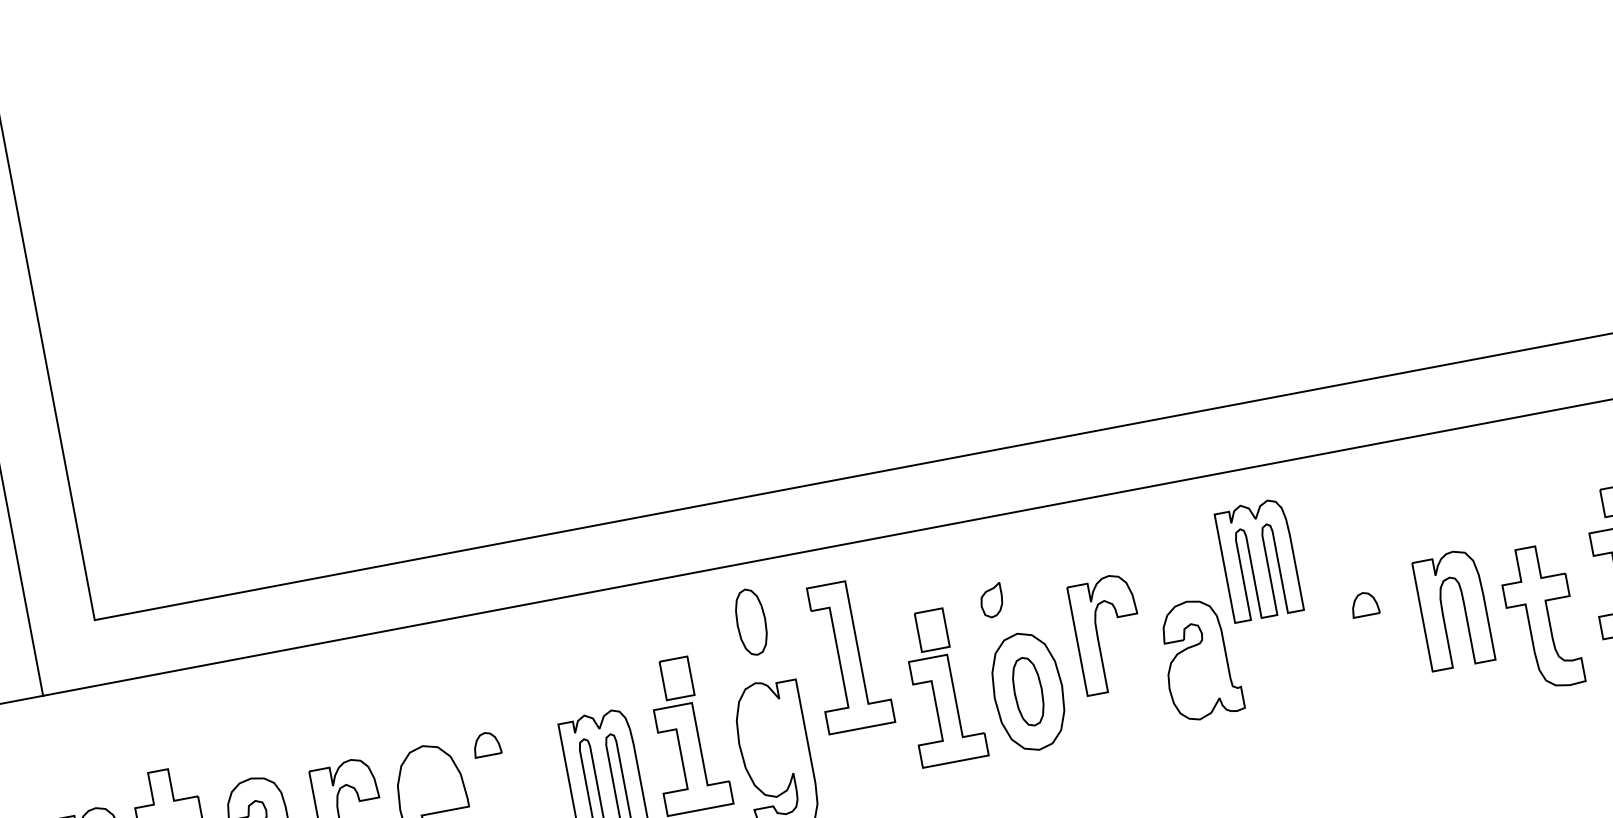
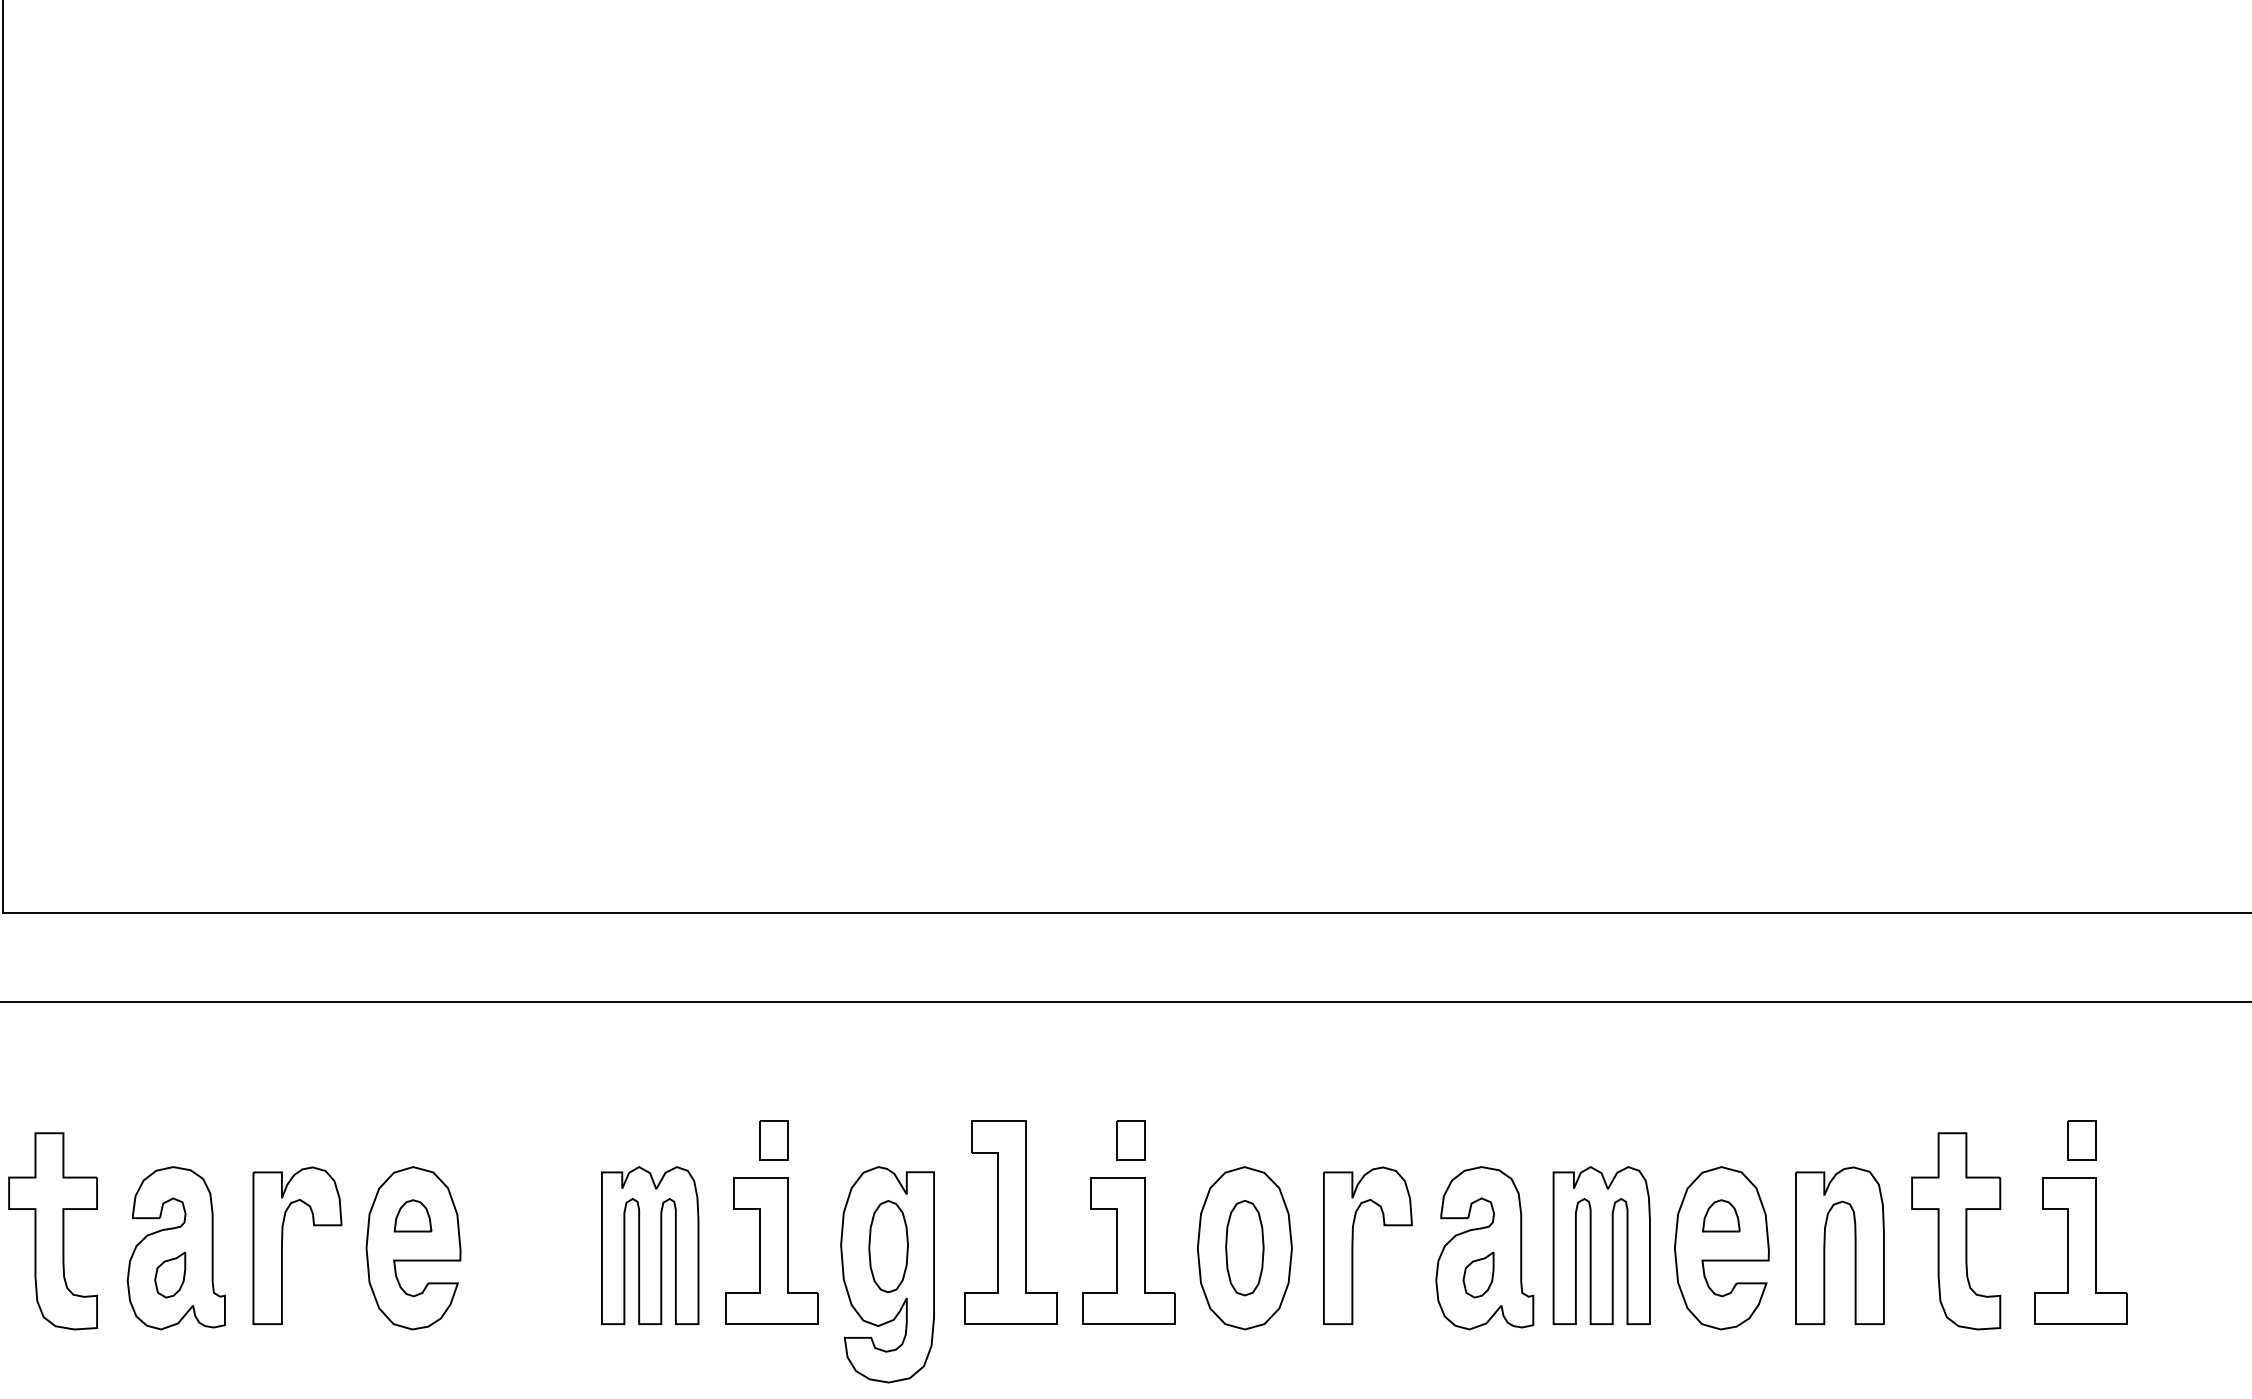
part: (1258, 560) -> (1601, 1245), moved
part: (991, 600) -> (1478, 1274), moved
part: (1541, 617) -> (1956, 1231), moved
part: (751, 622) -> (888, 1246), moved
part: (1369, 627) -> (1721, 1248), added
part: (932, 630) -> (1130, 1140), size x0.71
part: (1098, 635) -> (1353, 1245), moved
part: (847, 655) -> (1010, 1222), moved
part: (676, 678) -> (773, 1140), size x0.71
part: (486, 744) -> (412, 1215), moved

